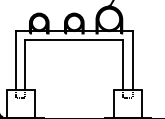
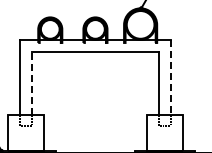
line: (132, 60) -> (170, 77), solid -> dashed
line: (25, 64) -> (32, 83), solid -> dashed

